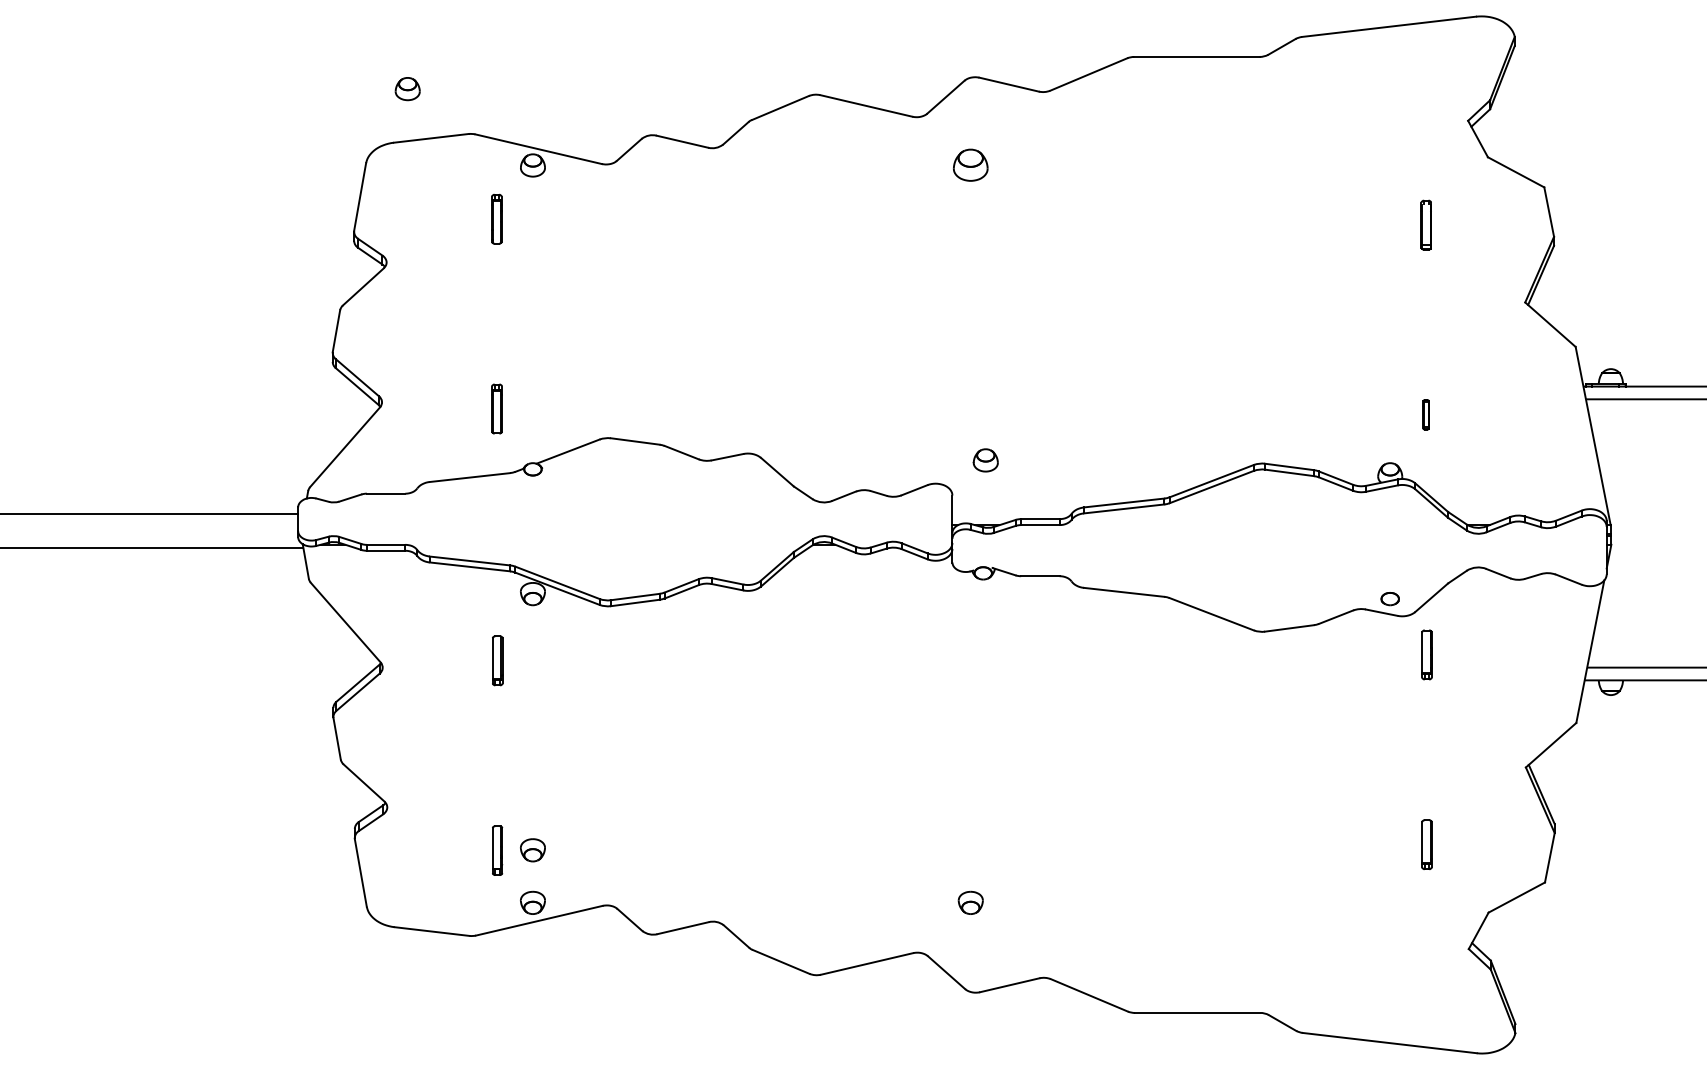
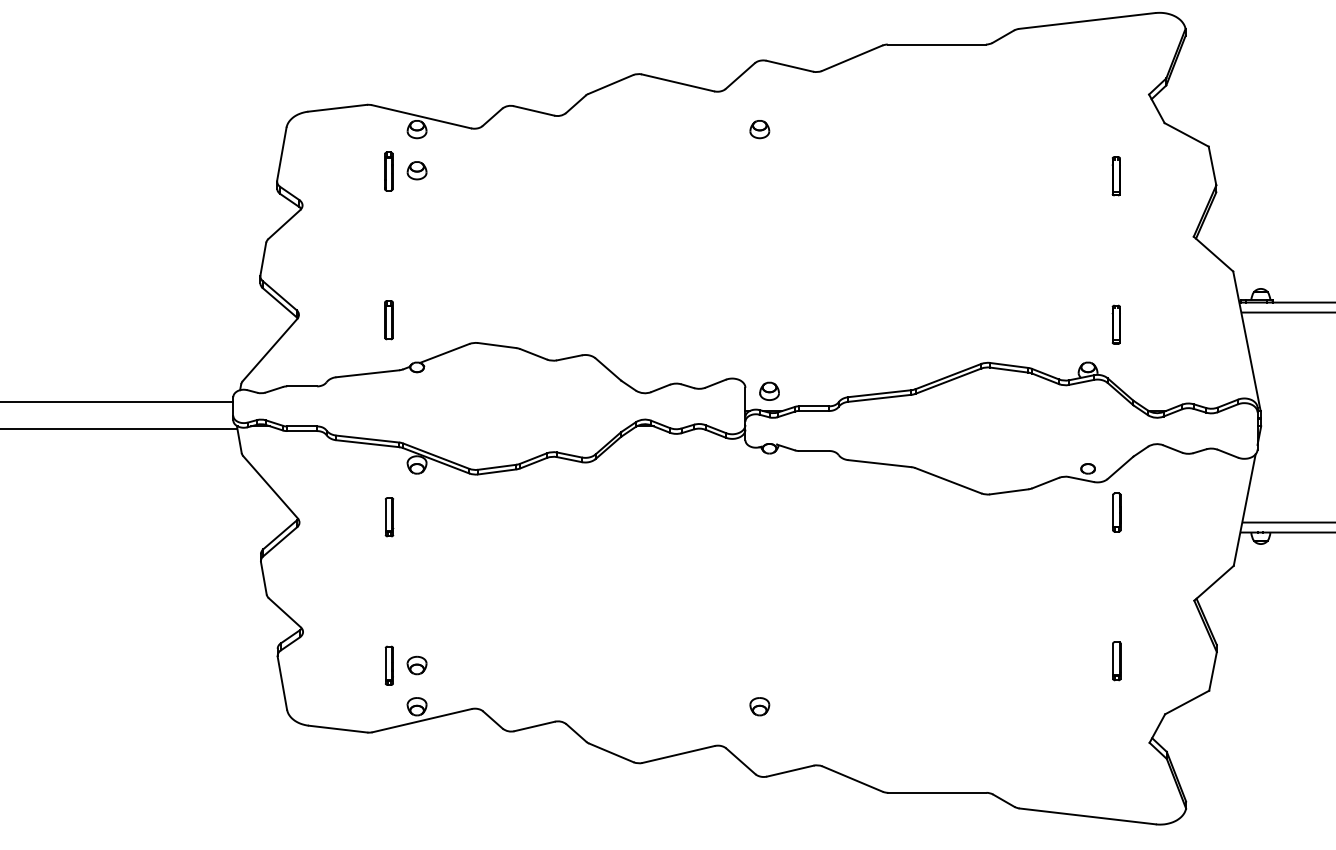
part: (406, 88) -> (416, 170), moved
part: (970, 165) -> (759, 129), size x0.71
part: (1425, 414) -> (1115, 324), size x1.67
part: (985, 459) -> (769, 390), moved

